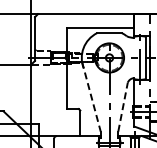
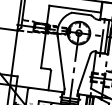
line: (91, 97) -> (61, 61), dashed -> solid
line: (123, 107) -> (84, 72), dashed -> solid

